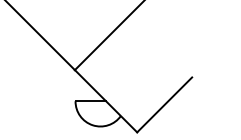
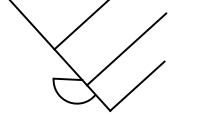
line: (151, 66) -> (126, 49), added

